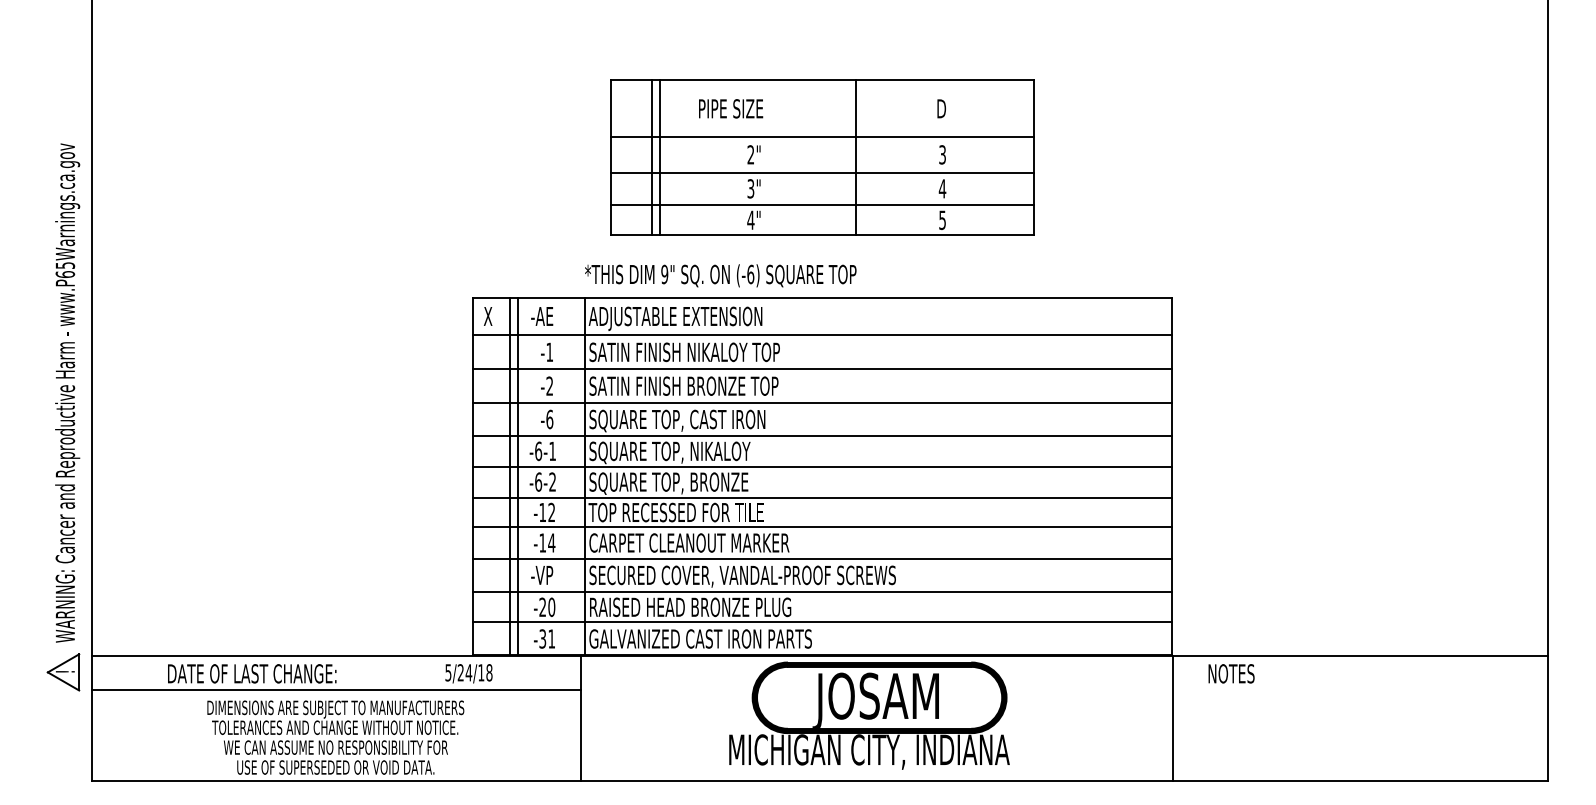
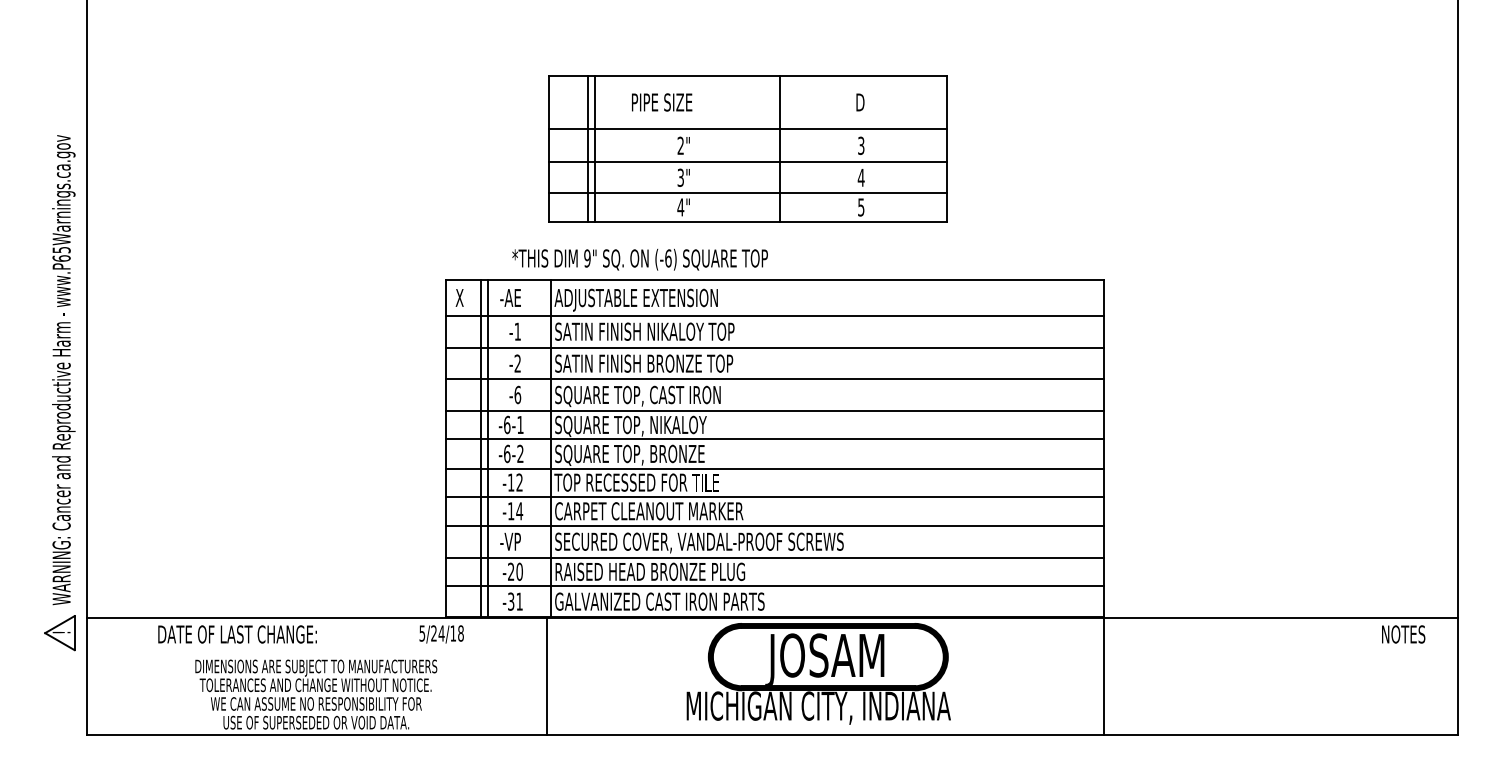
part: (822, 157) -> (748, 148), moved
text: (720, 275) -> (639, 259), moved
text: (1231, 673) -> (1403, 634), moved
line: (336, 690) -> (316, 650), removed

